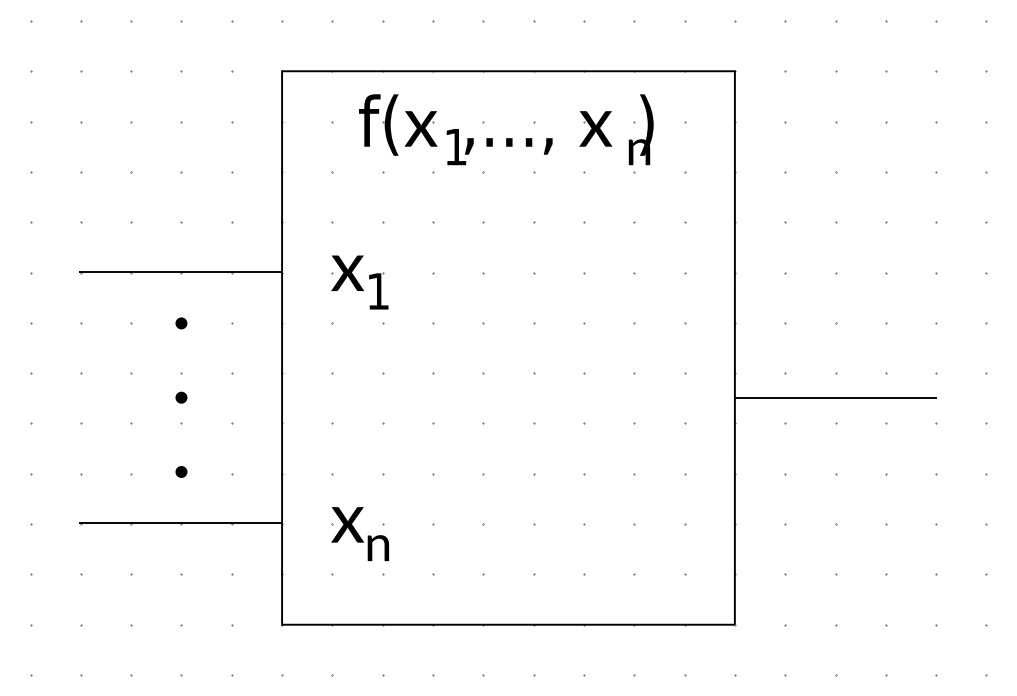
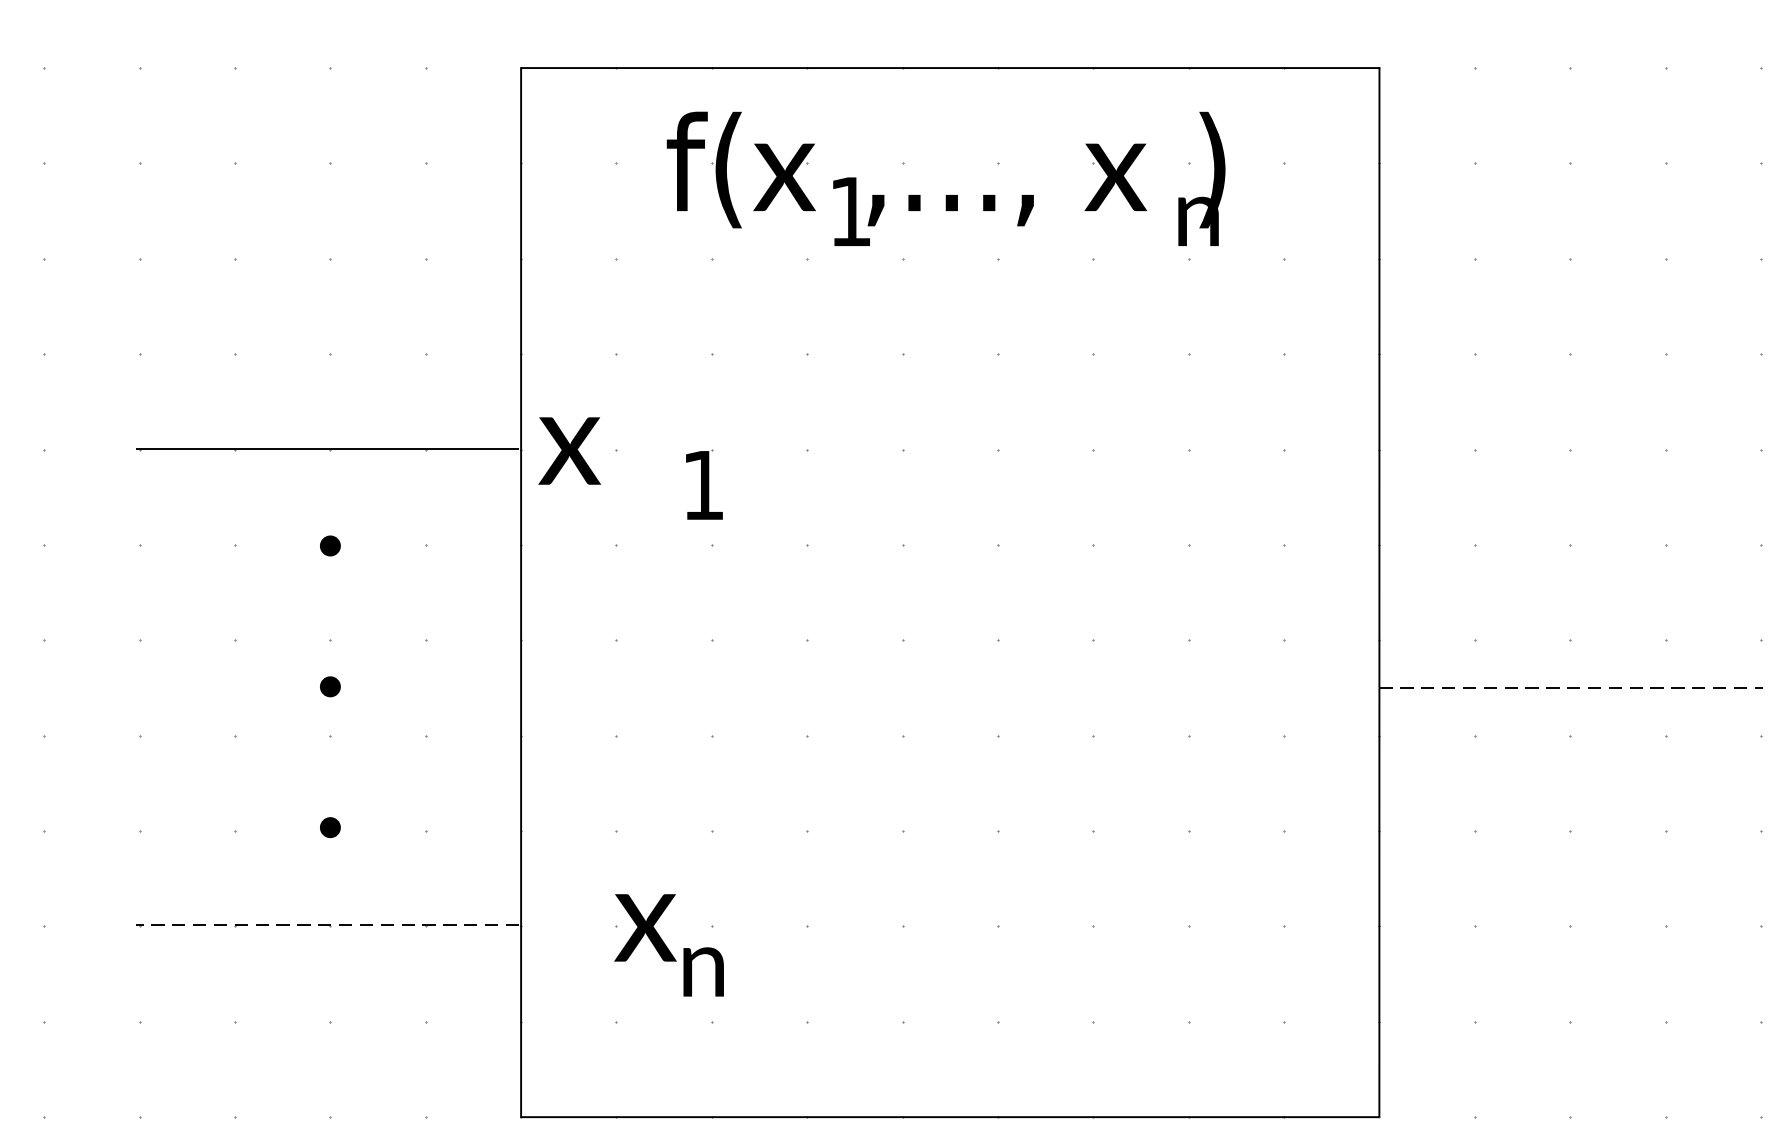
text: (347, 272) -> (569, 449), moved
line: (836, 398) -> (1572, 688), solid -> dashed
line: (179, 523) -> (326, 925), solid -> dashed

